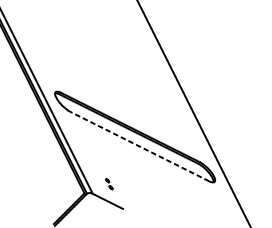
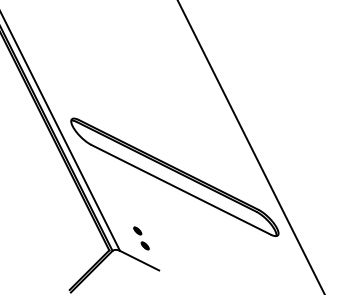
line: (139, 146) -> (180, 189), dashed -> solid
part: (109, 184) -> (141, 238), size x1.67

